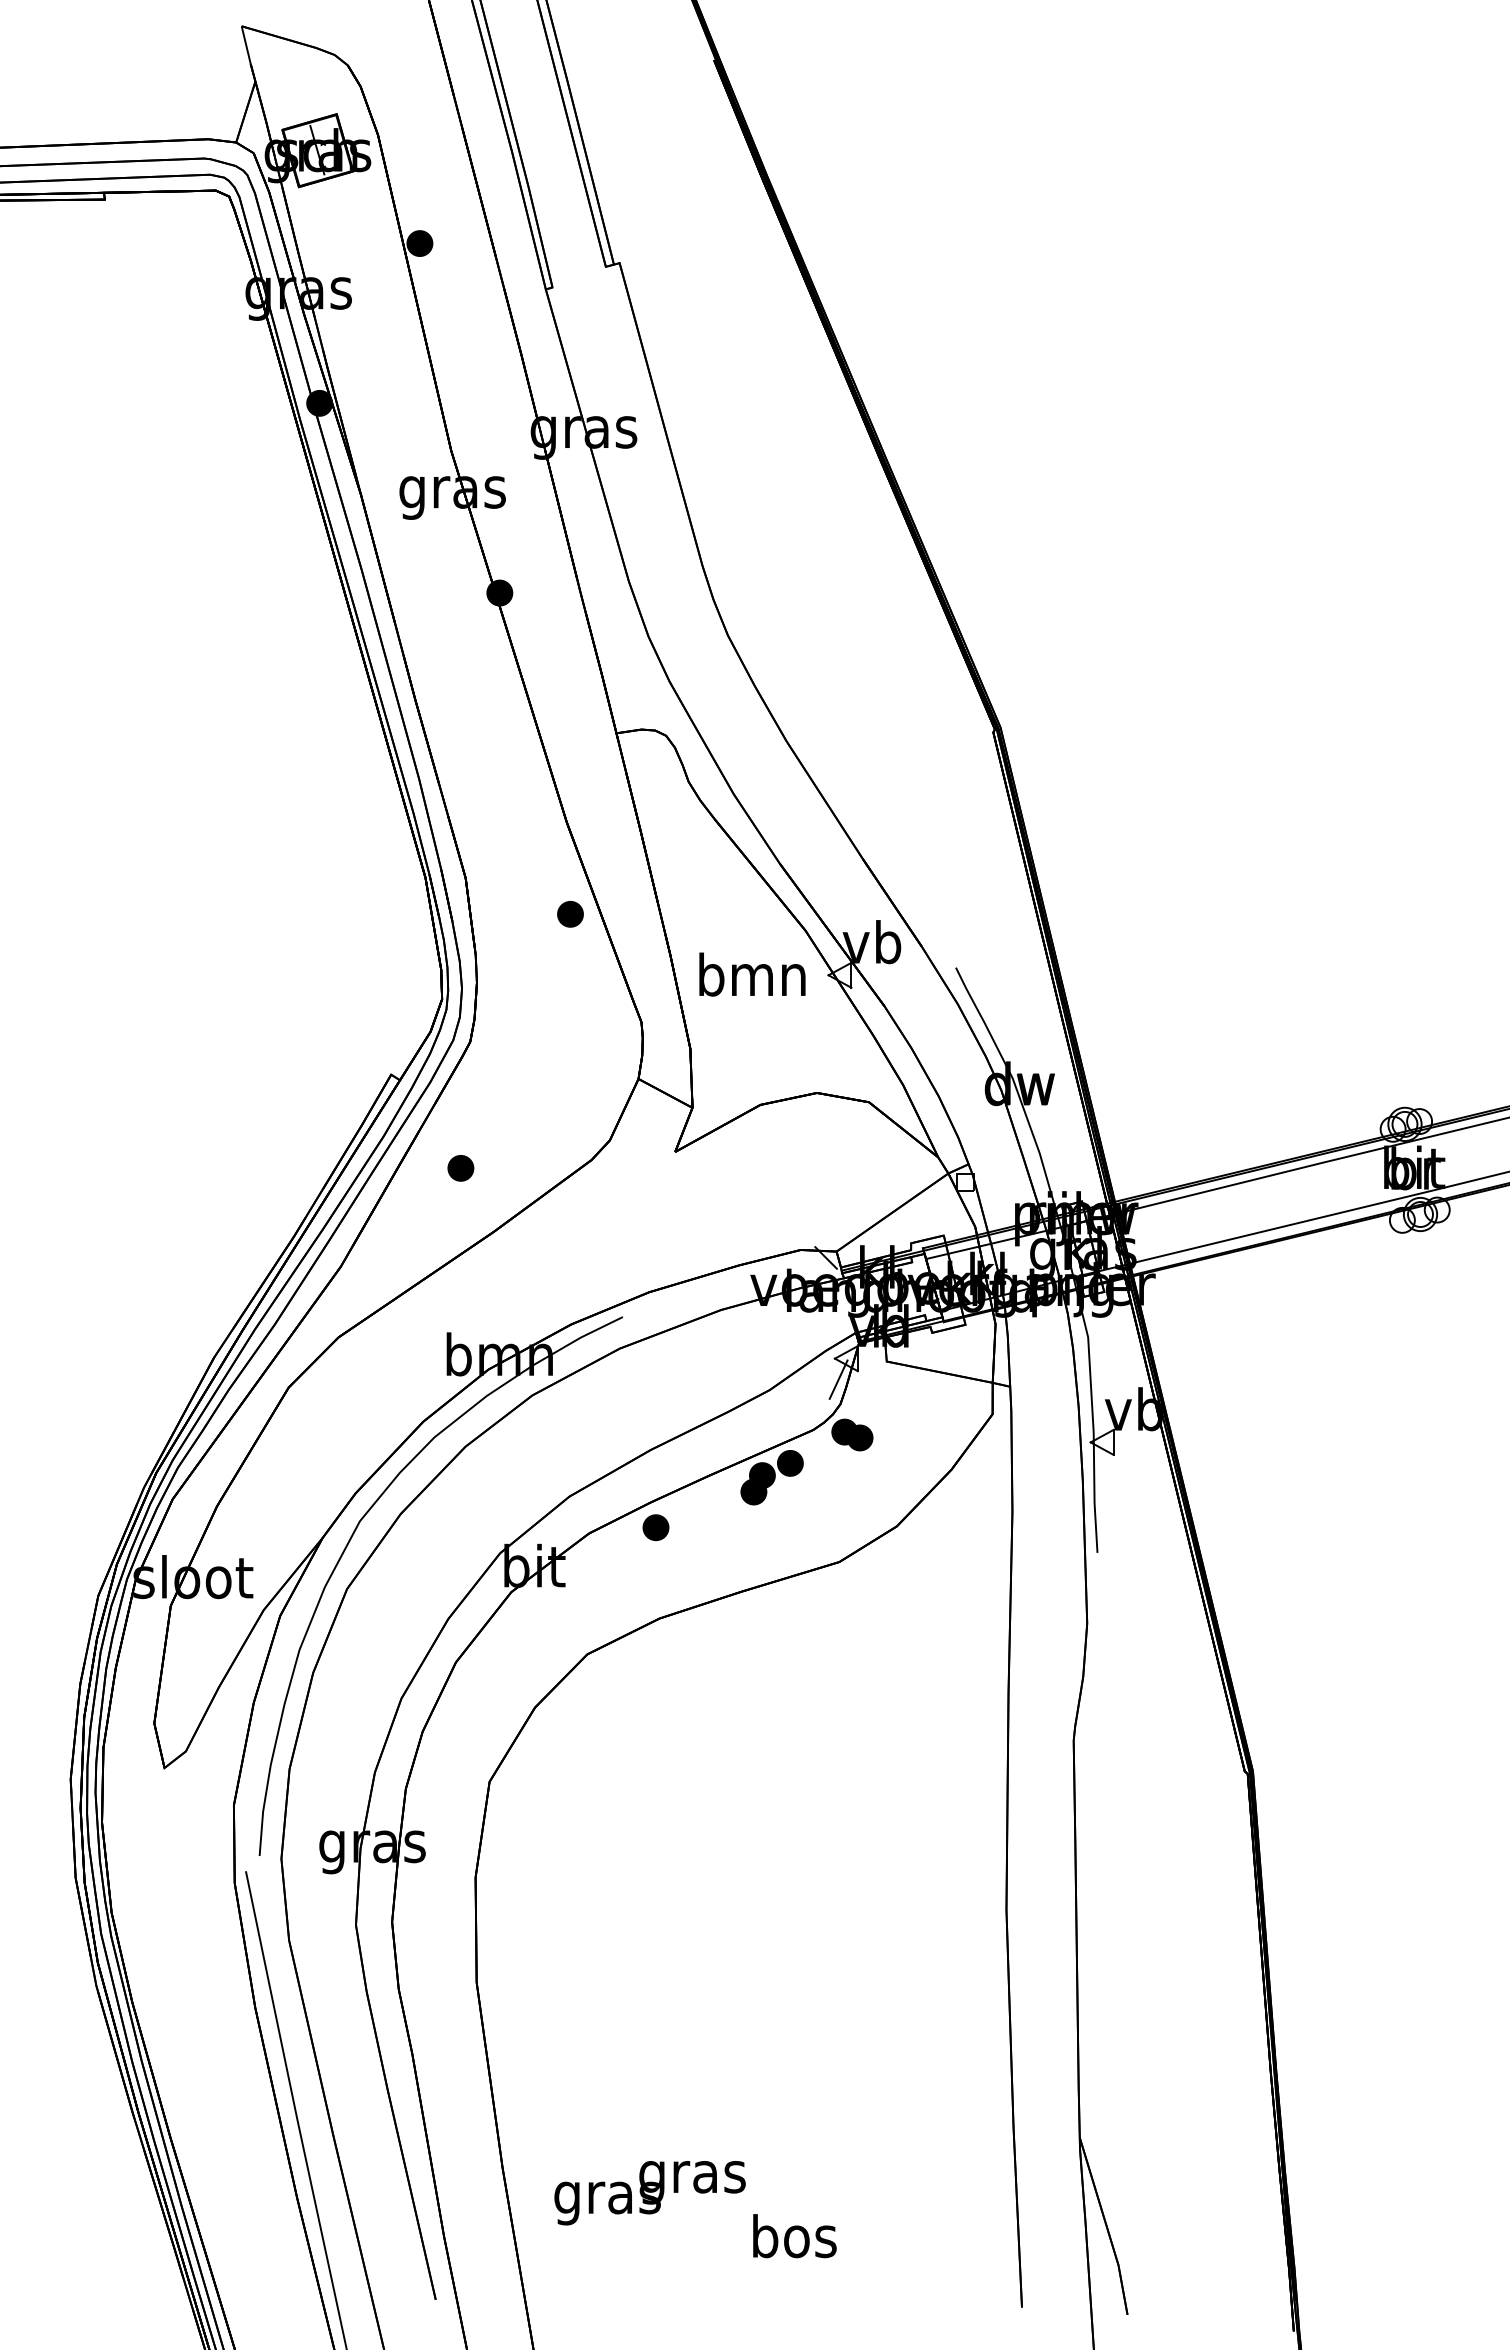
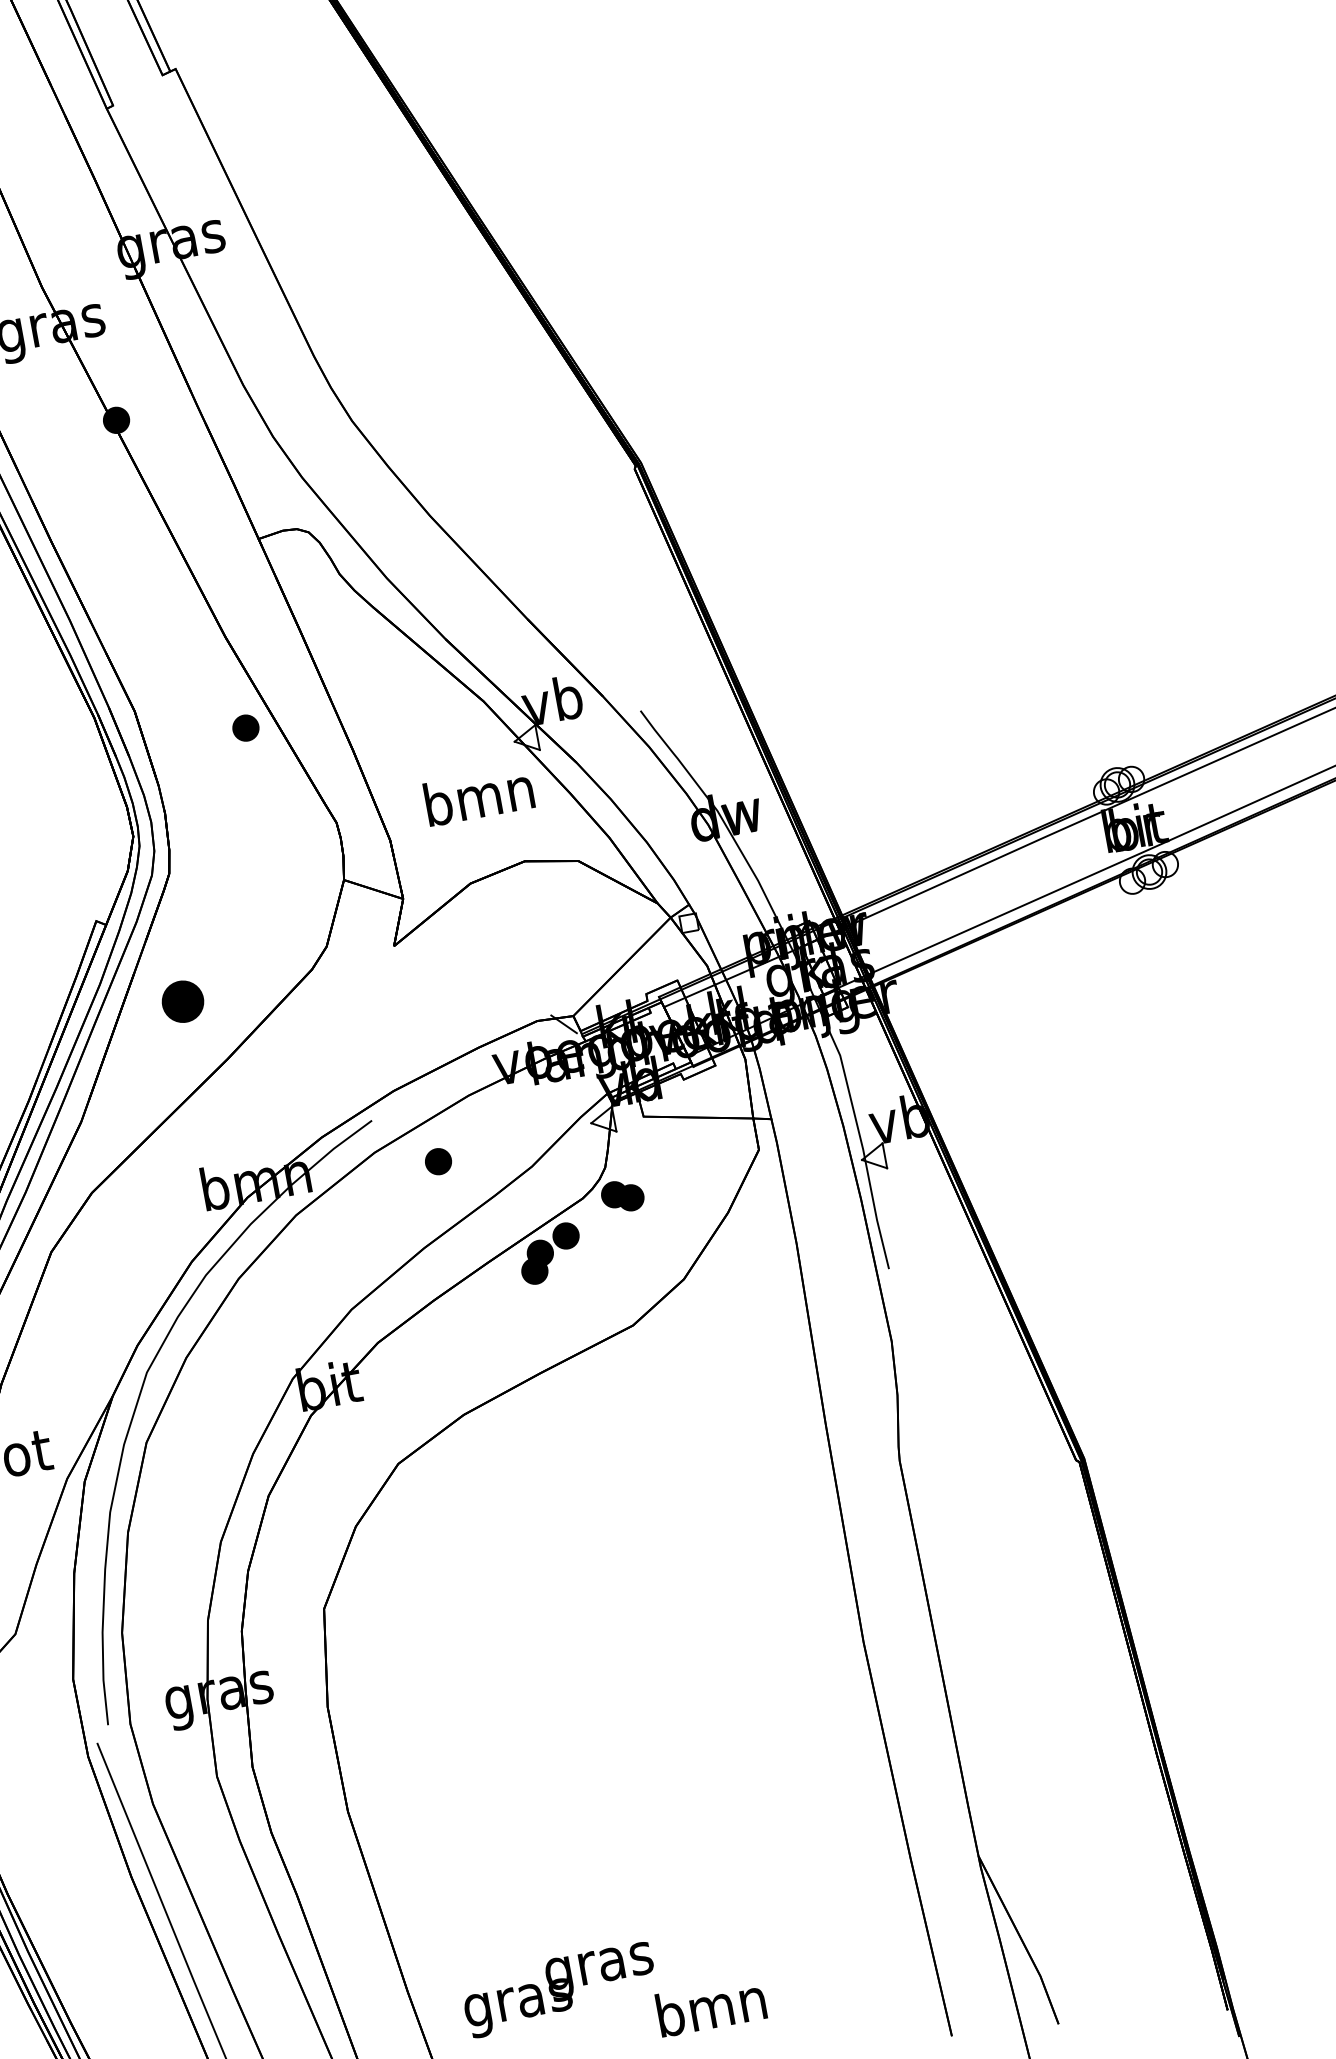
text: (752, 974) -> (479, 795), moved
part: (460, 1168) -> (182, 1002), size x1.6
line: (838, 1379) -> (598, 1143), removed
part: (655, 1527) -> (437, 1161), moved
text: (794, 2236) -> (711, 2007), bos -> bmn

